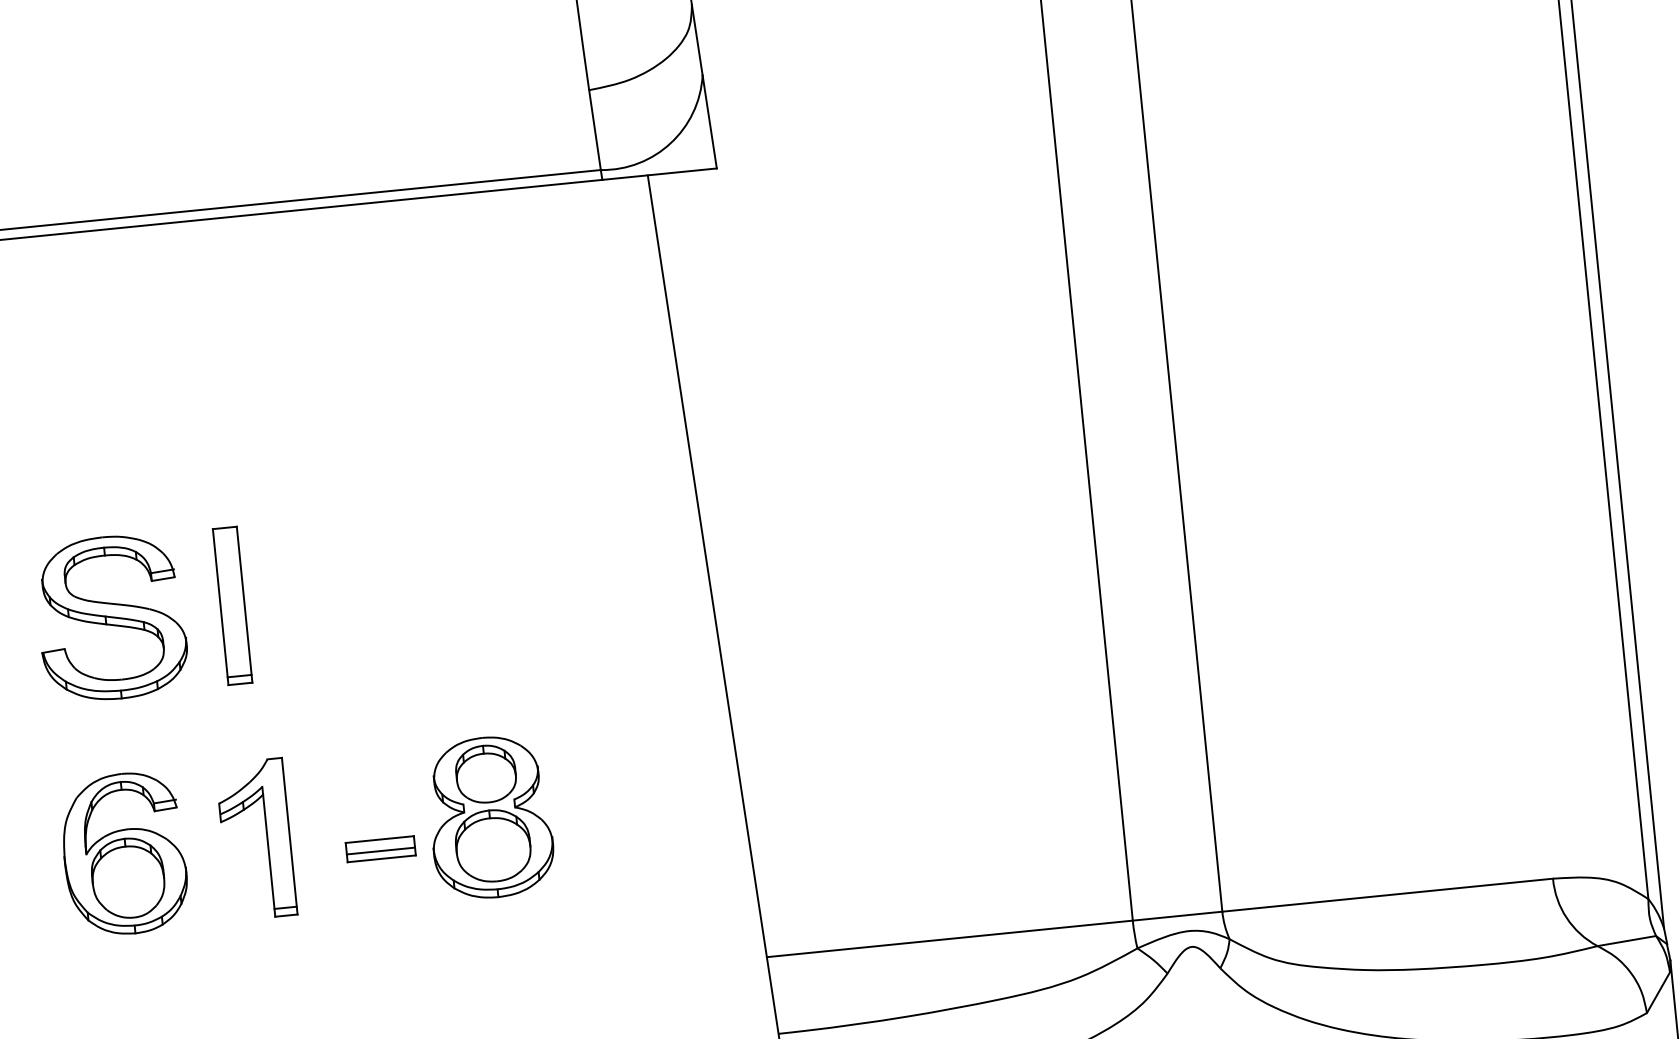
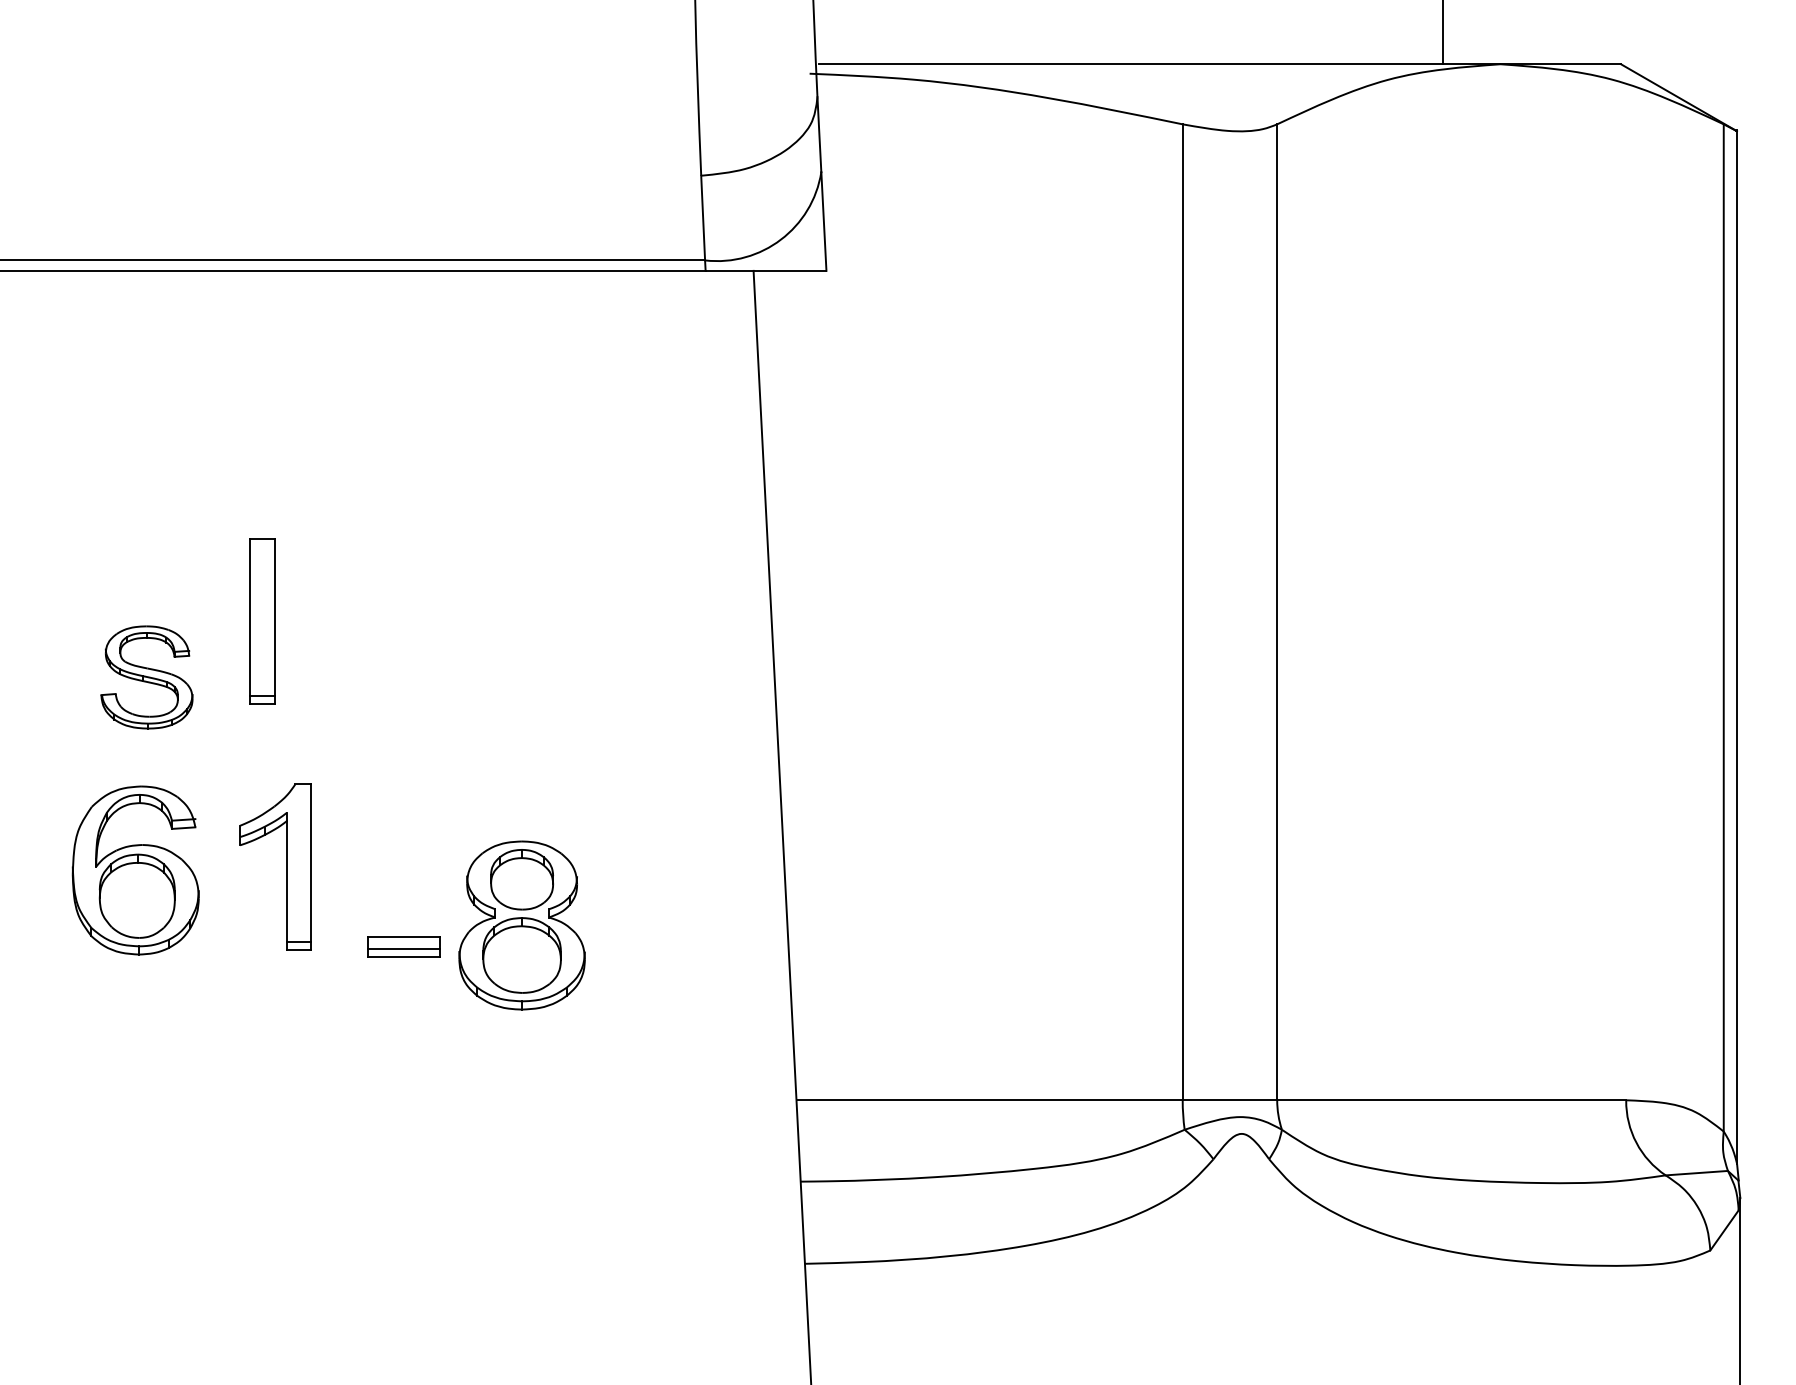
part: (232, 605) -> (262, 621), moved
part: (111, 618) -> (146, 677), size x0.6
part: (266, 837) -> (286, 866), moved
part: (124, 854) -> (135, 870), moved

